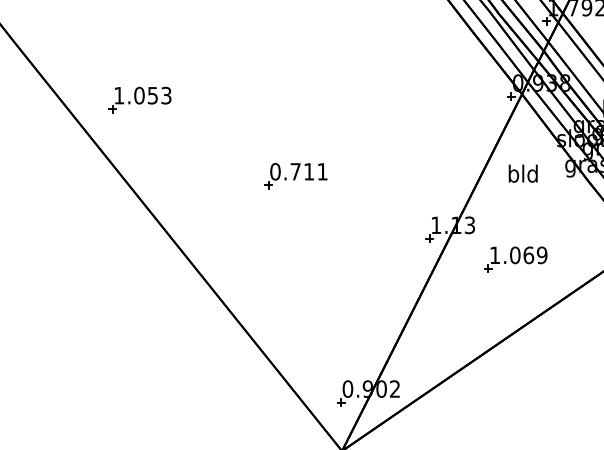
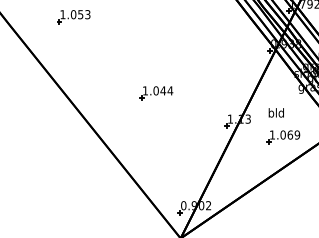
part: (139, 101) -> (73, 17), moved
text: (298, 171) -> (157, 90), 0.711 -> 1.044
text: (521, 172) -> (275, 112), moved
part: (515, 260) -> (283, 137), moved

